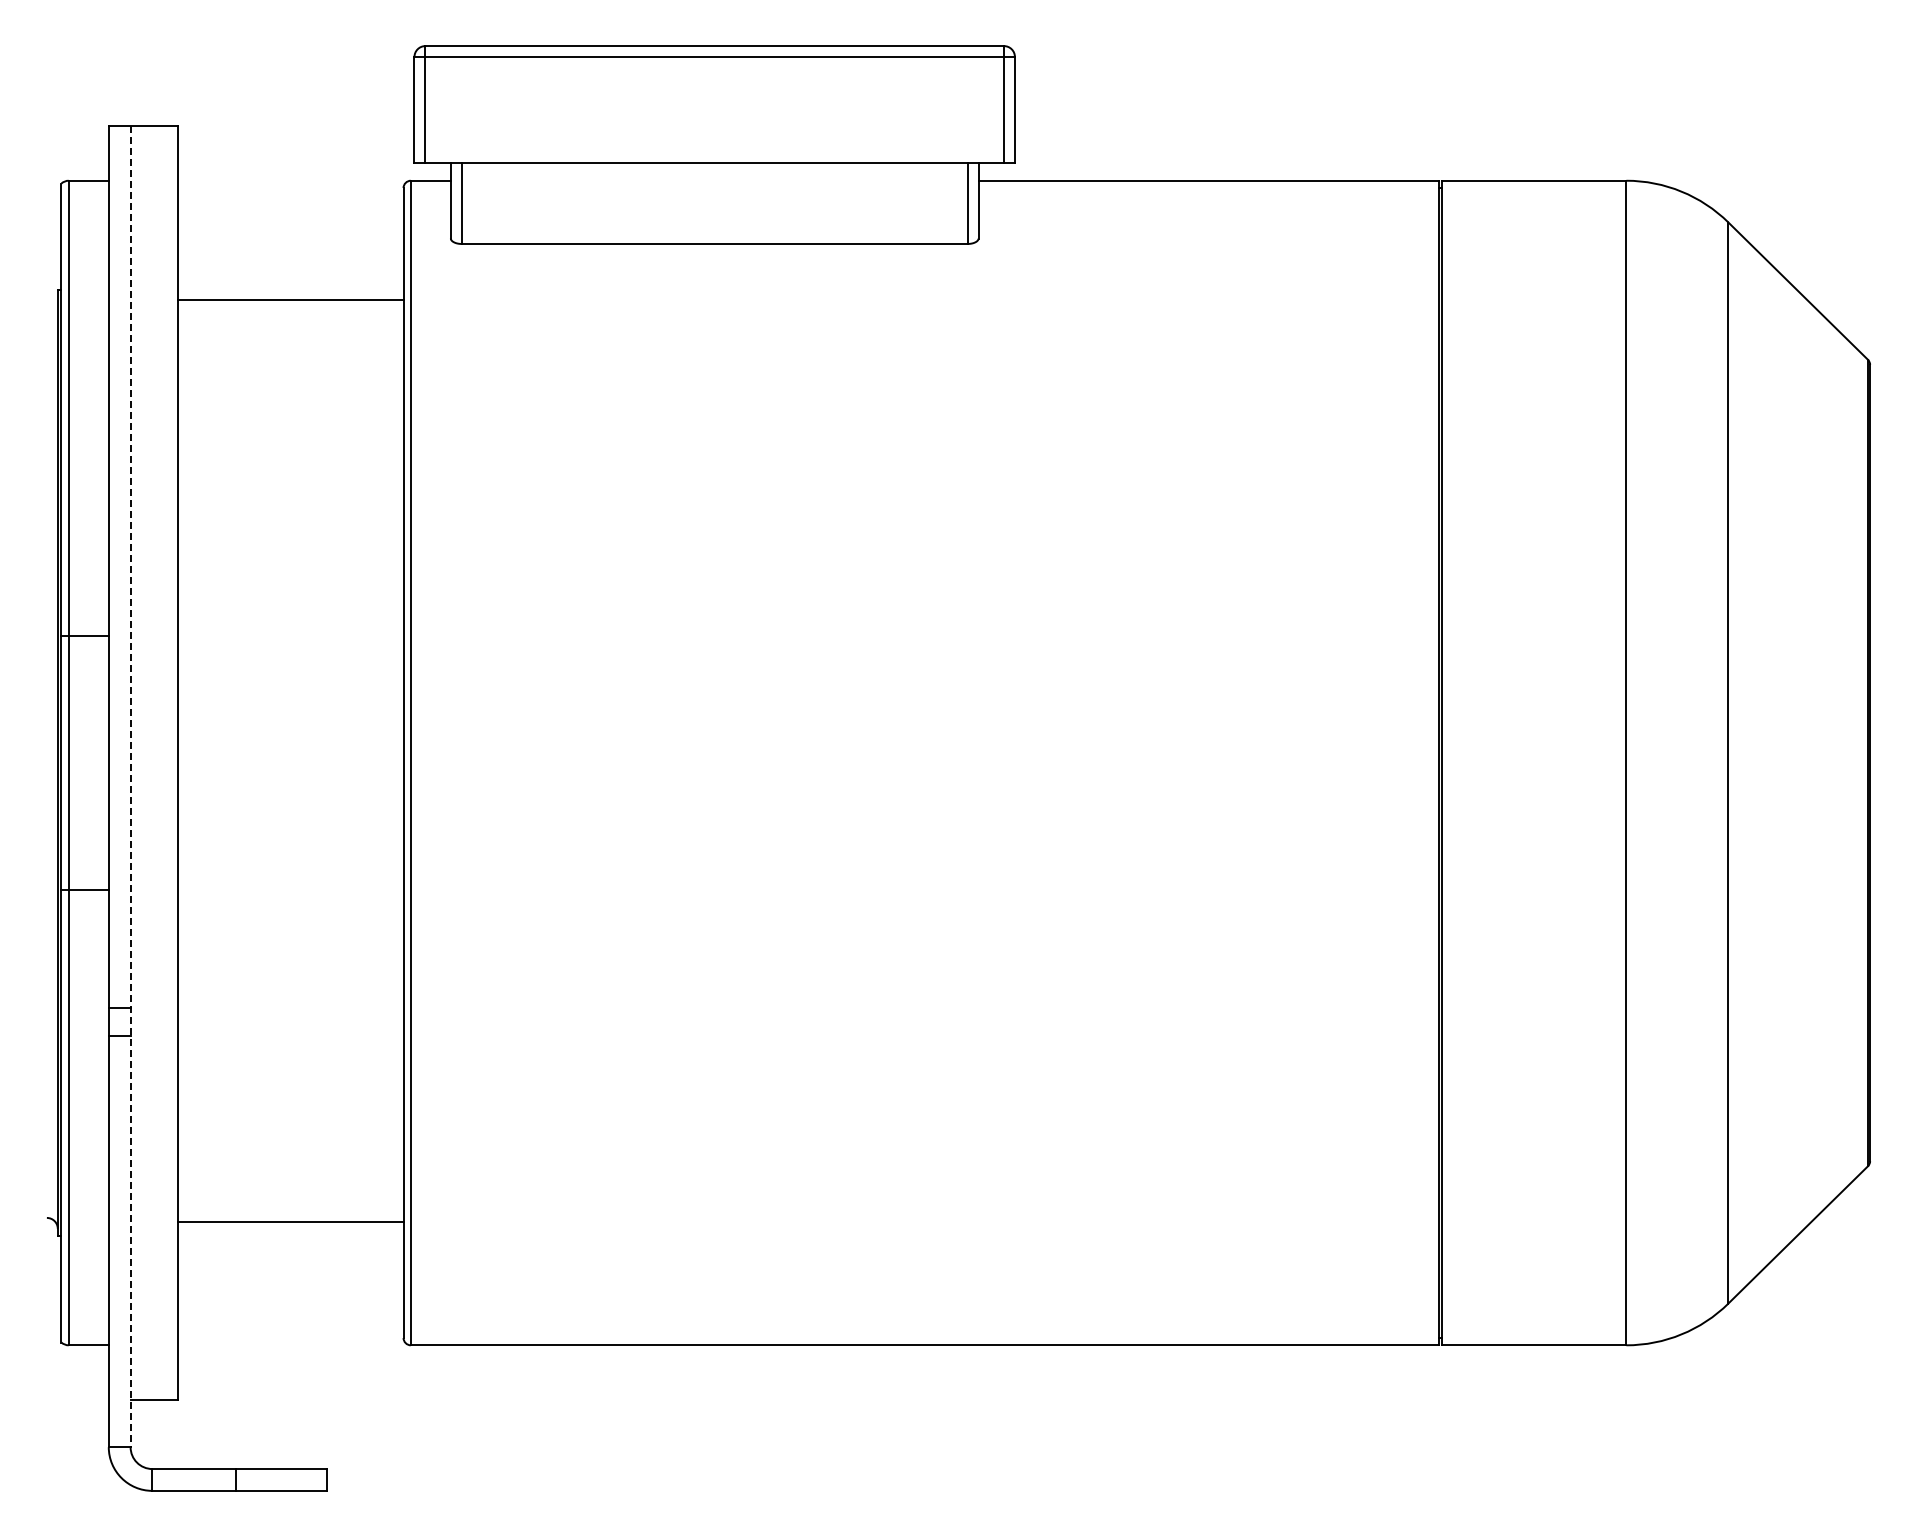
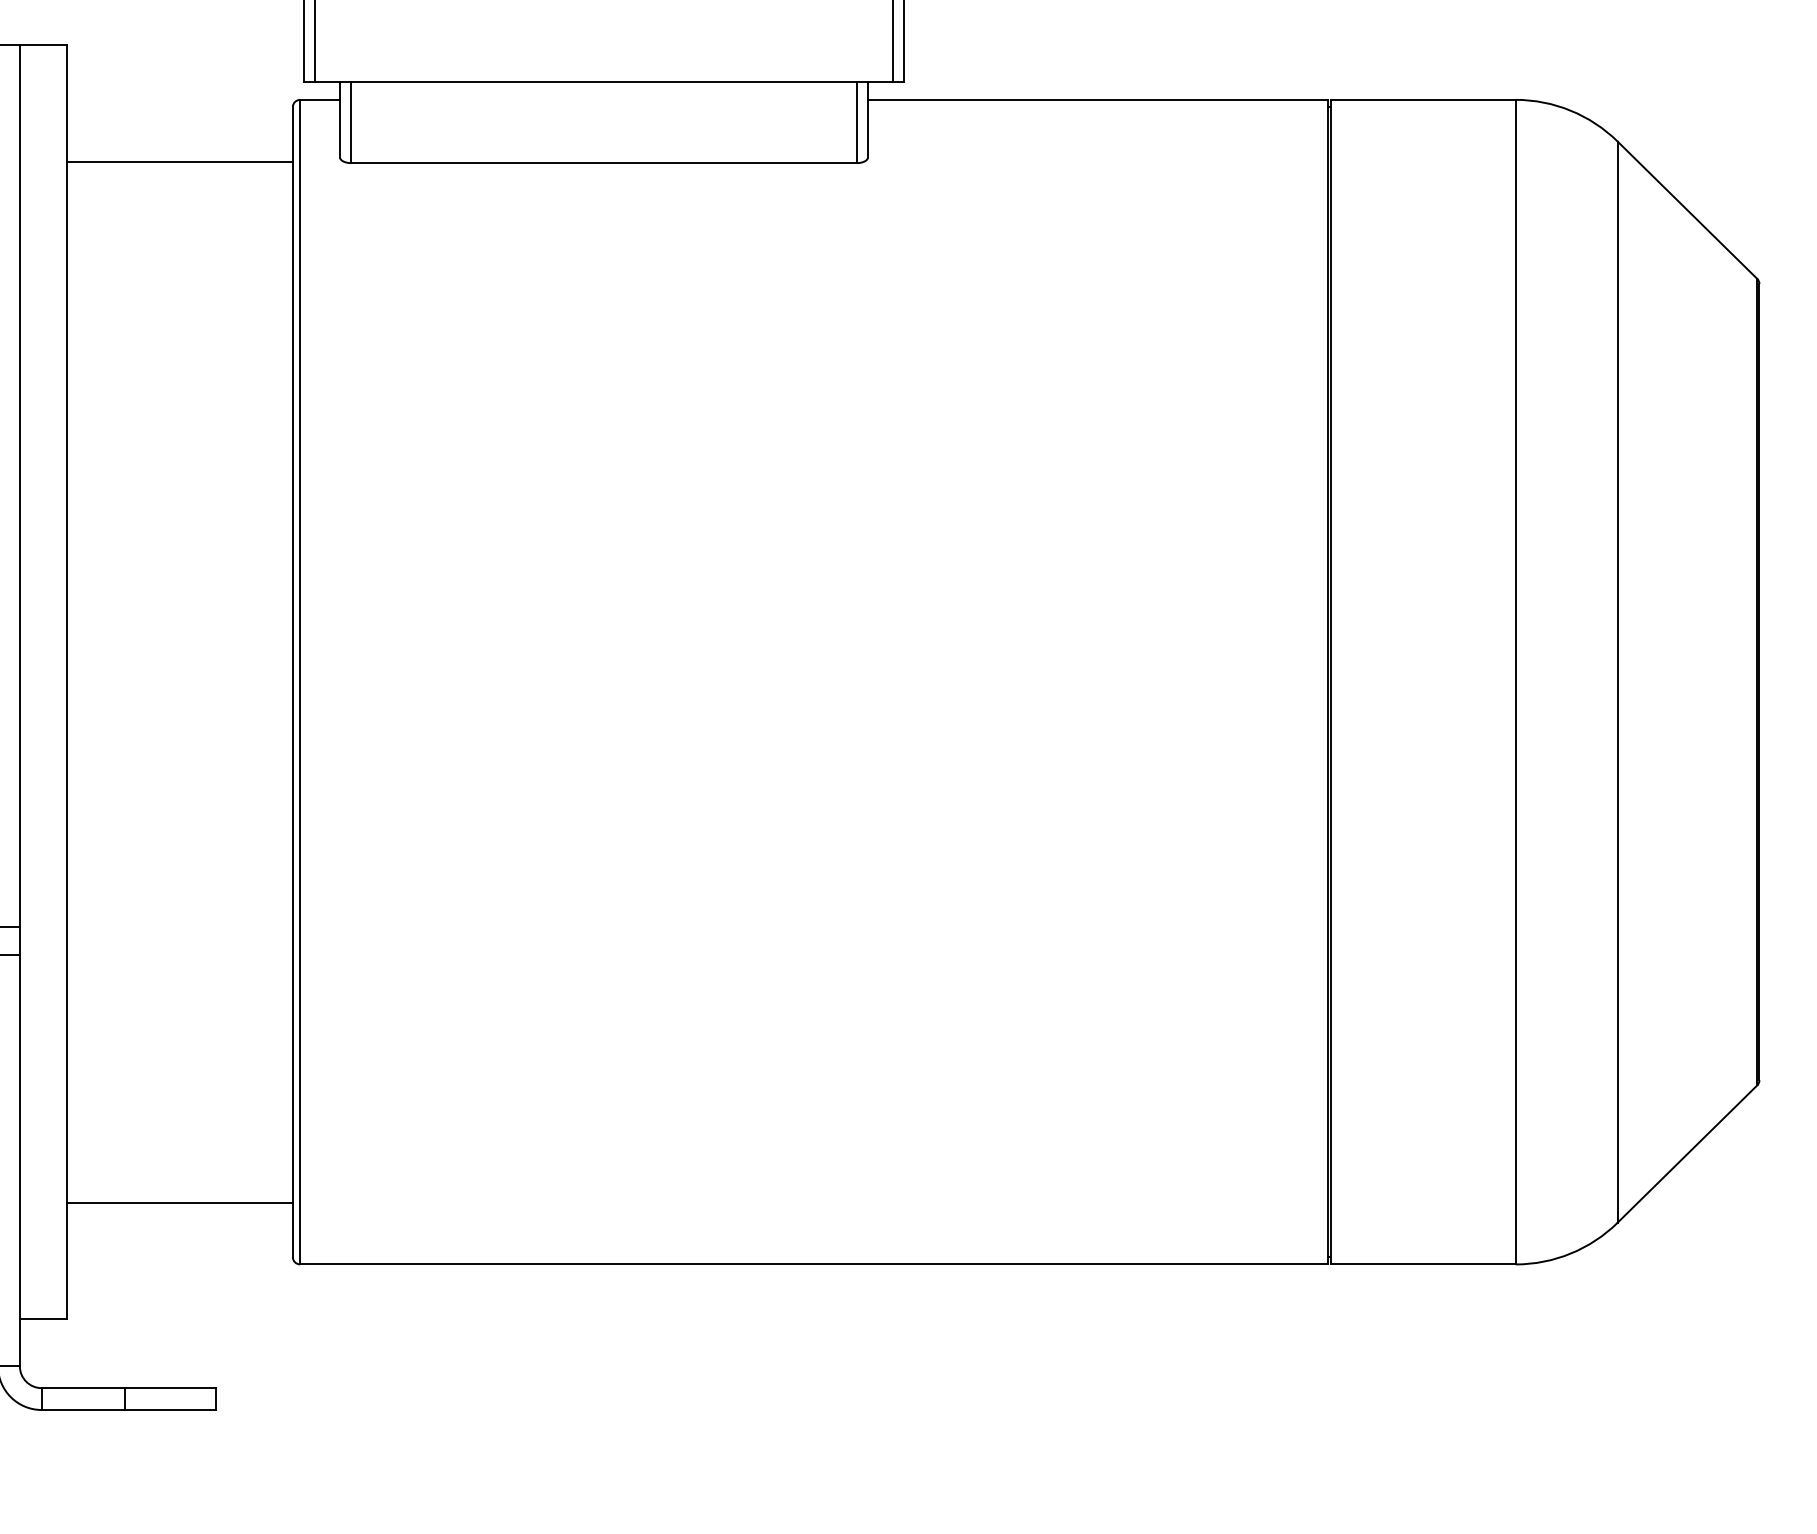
line: (290, 299) -> (179, 161), moved
line: (130, 786) -> (19, 705), dashed -> solid
line: (290, 1222) -> (179, 1202), moved

